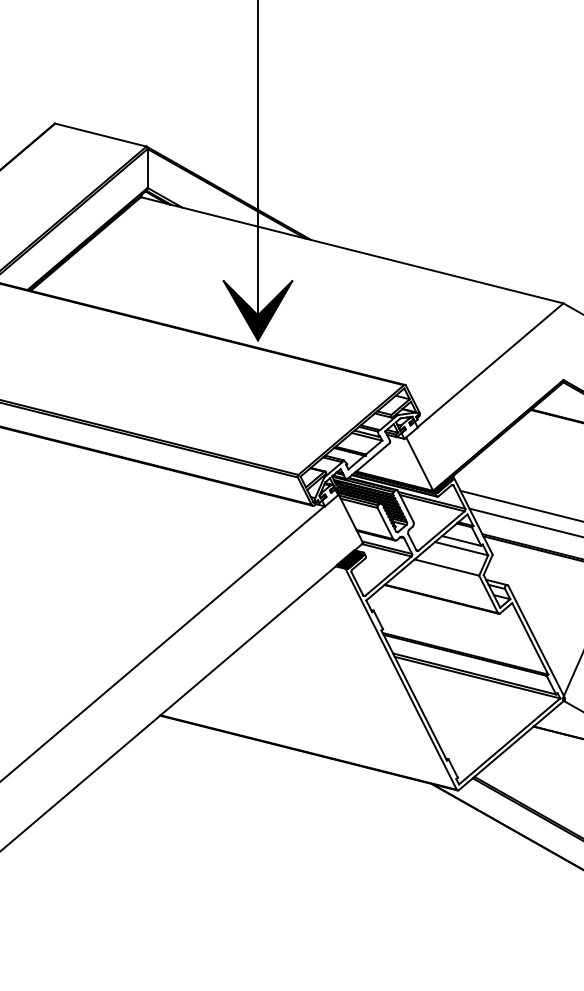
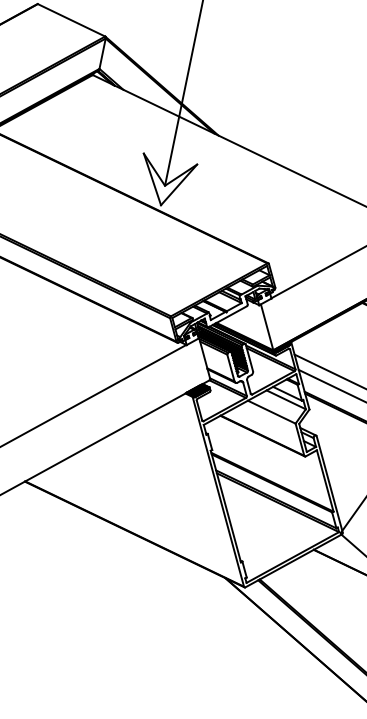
fill: (257, 310) -> (165, 181), removed

